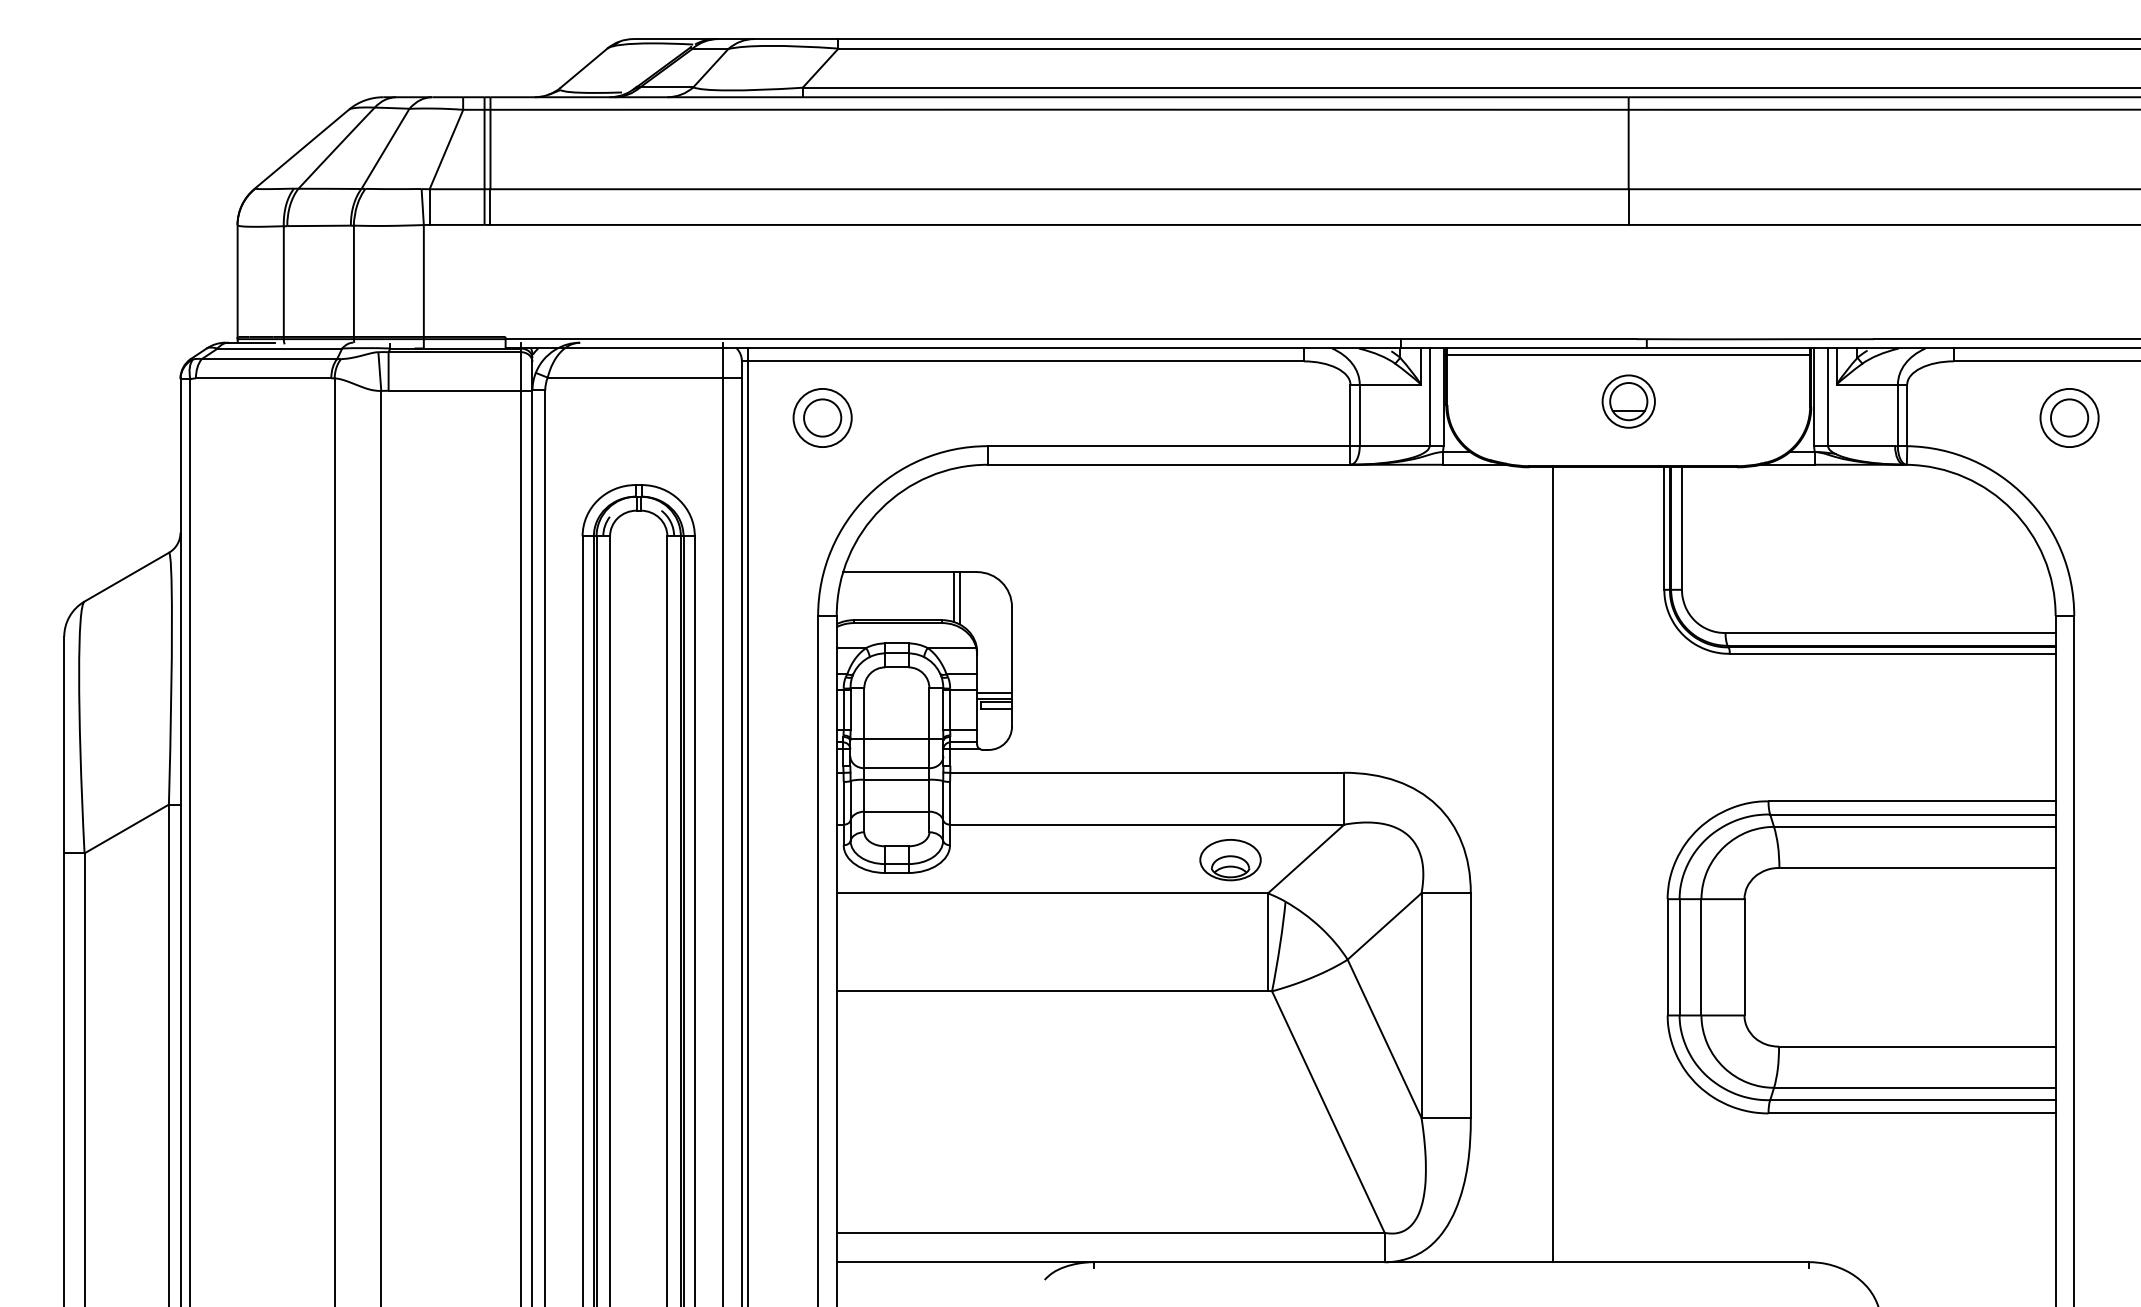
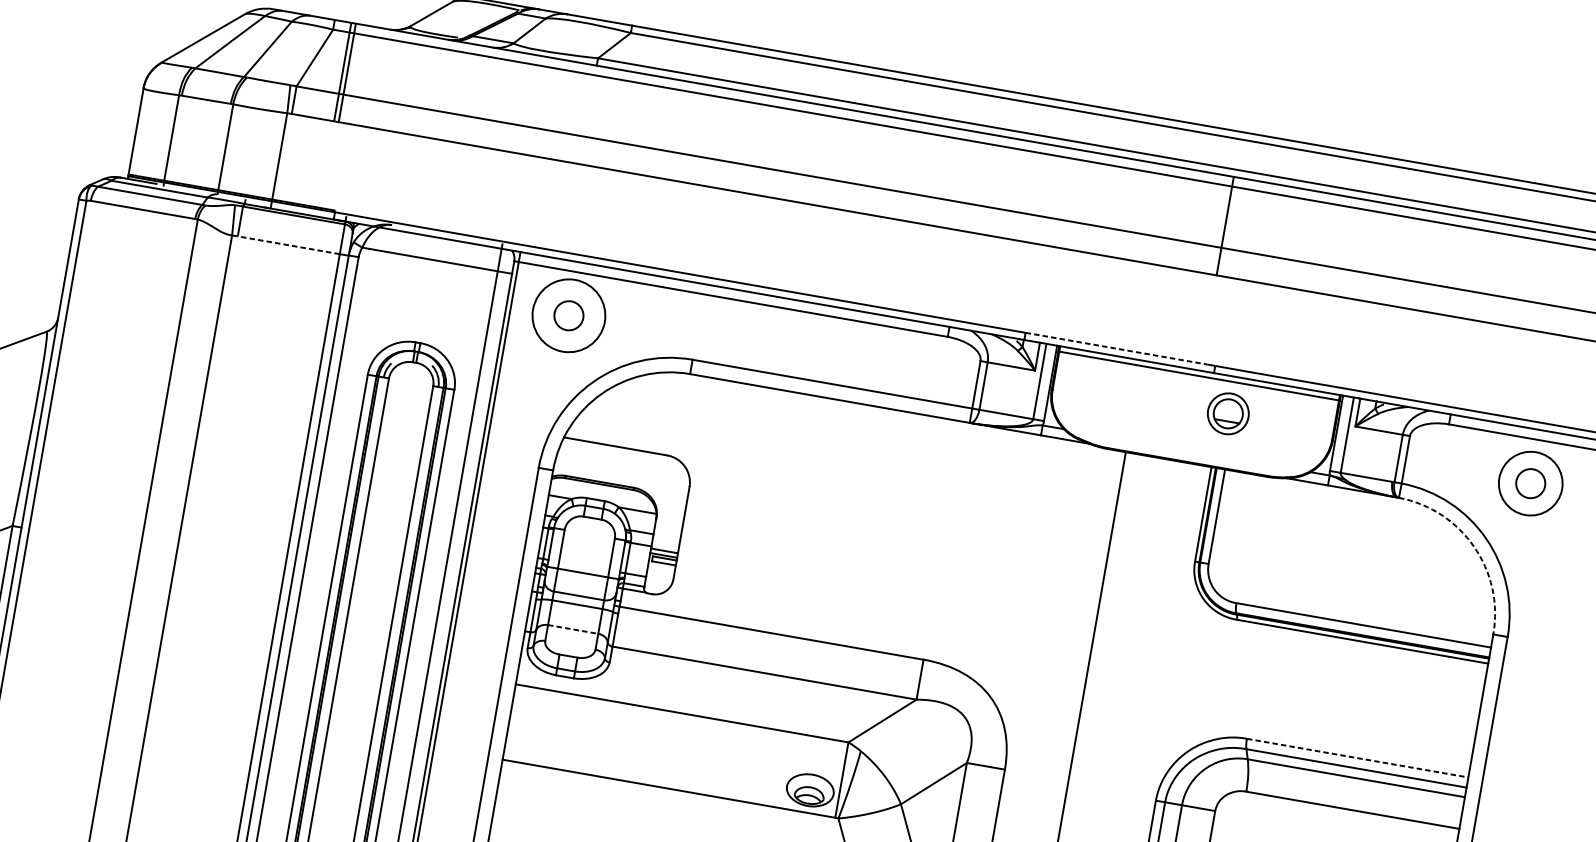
line: (1518, 339) -> (1116, 348), solid -> dashed
line: (454, 390) -> (288, 245), solid -> dashed
part: (1628, 401) -> (1228, 413), moved
circle: (822, 417) -> (568, 315), size x1.6
circle: (2069, 417) -> (1530, 483), size x1.4
arc: (2012, 509) -> (1474, 546), solid -> dashed
line: (953, 597) -> (645, 471), removed
line: (959, 598) -> (650, 473), removed
line: (1912, 801) -> (1357, 758), solid -> dashed
line: (896, 811) -> (572, 629), solid -> dashed
part: (1230, 860) -> (810, 790), moved

